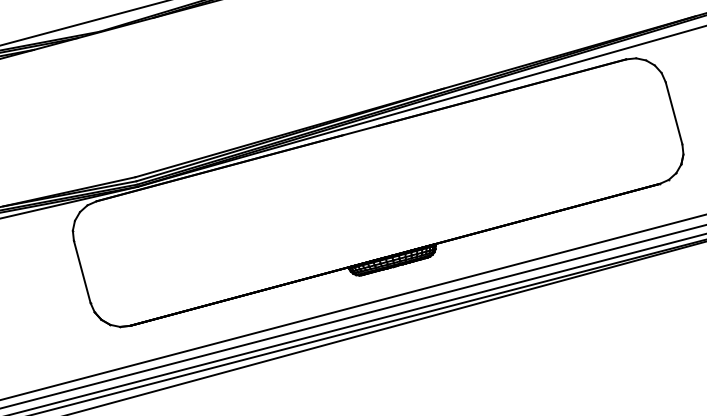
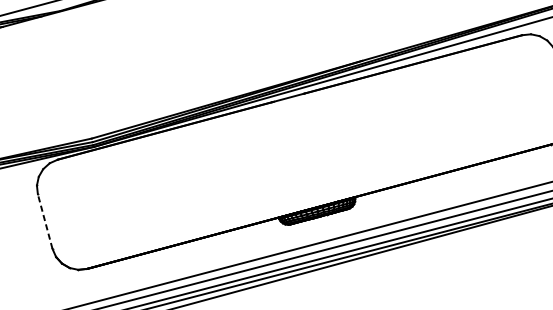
line: (82, 271) -> (45, 221), solid -> dashed

